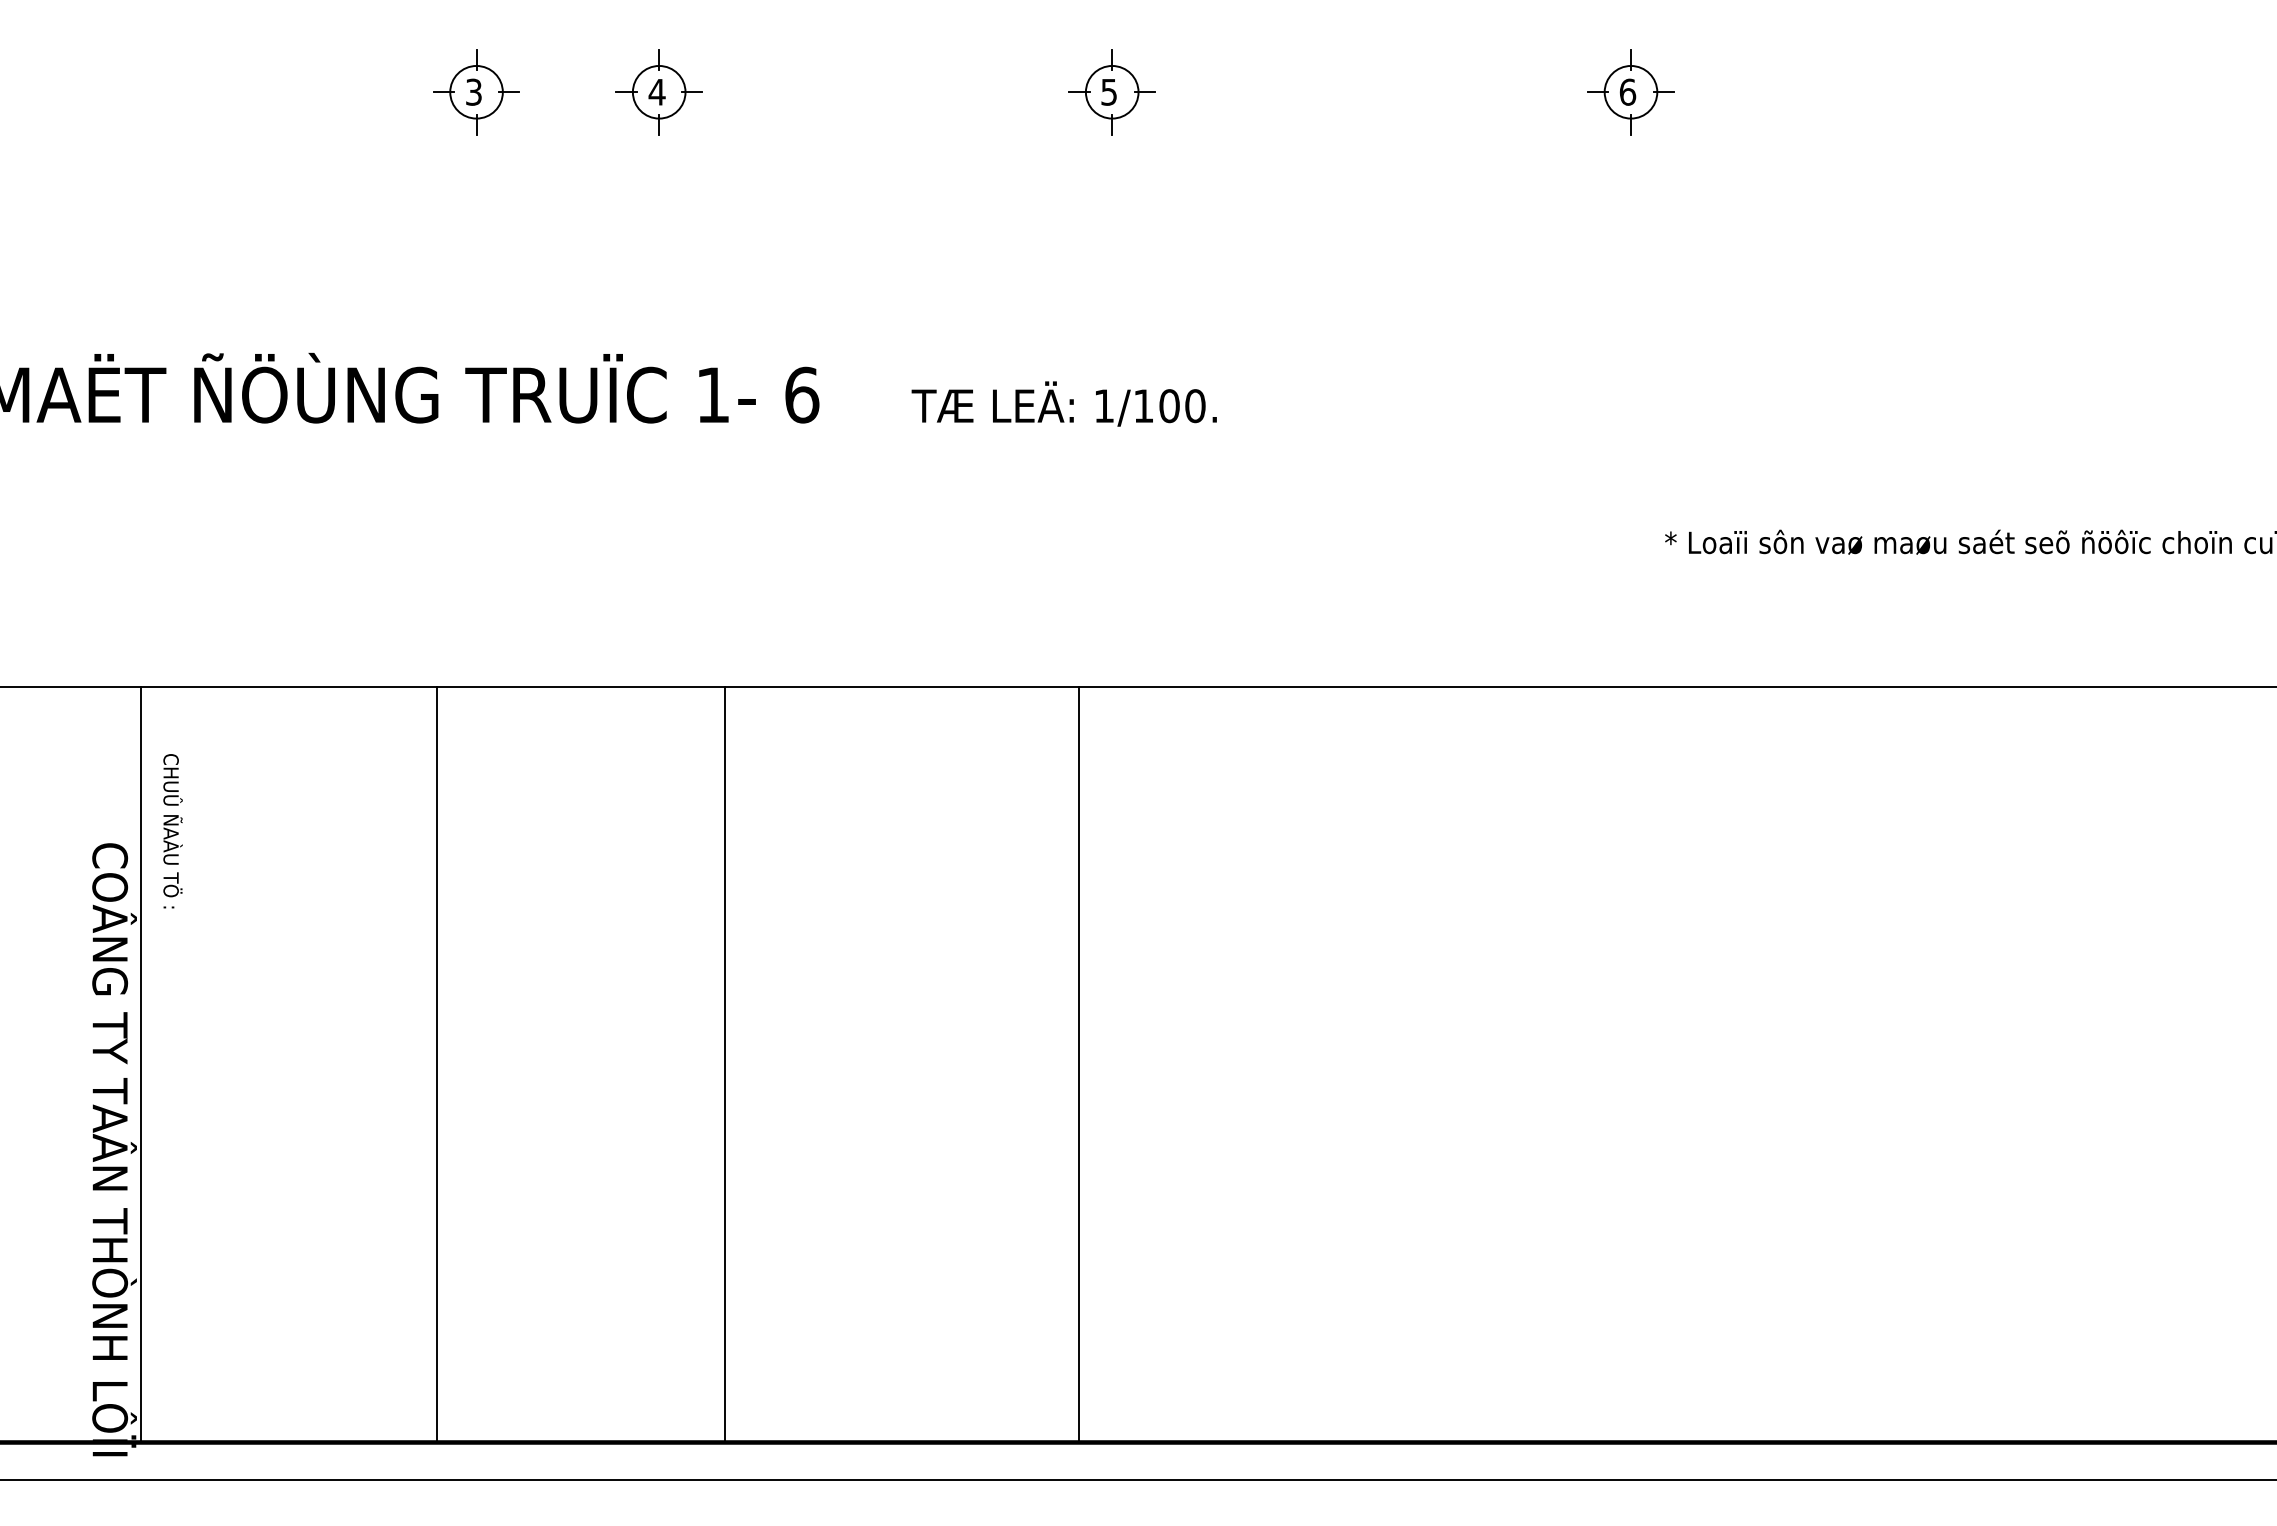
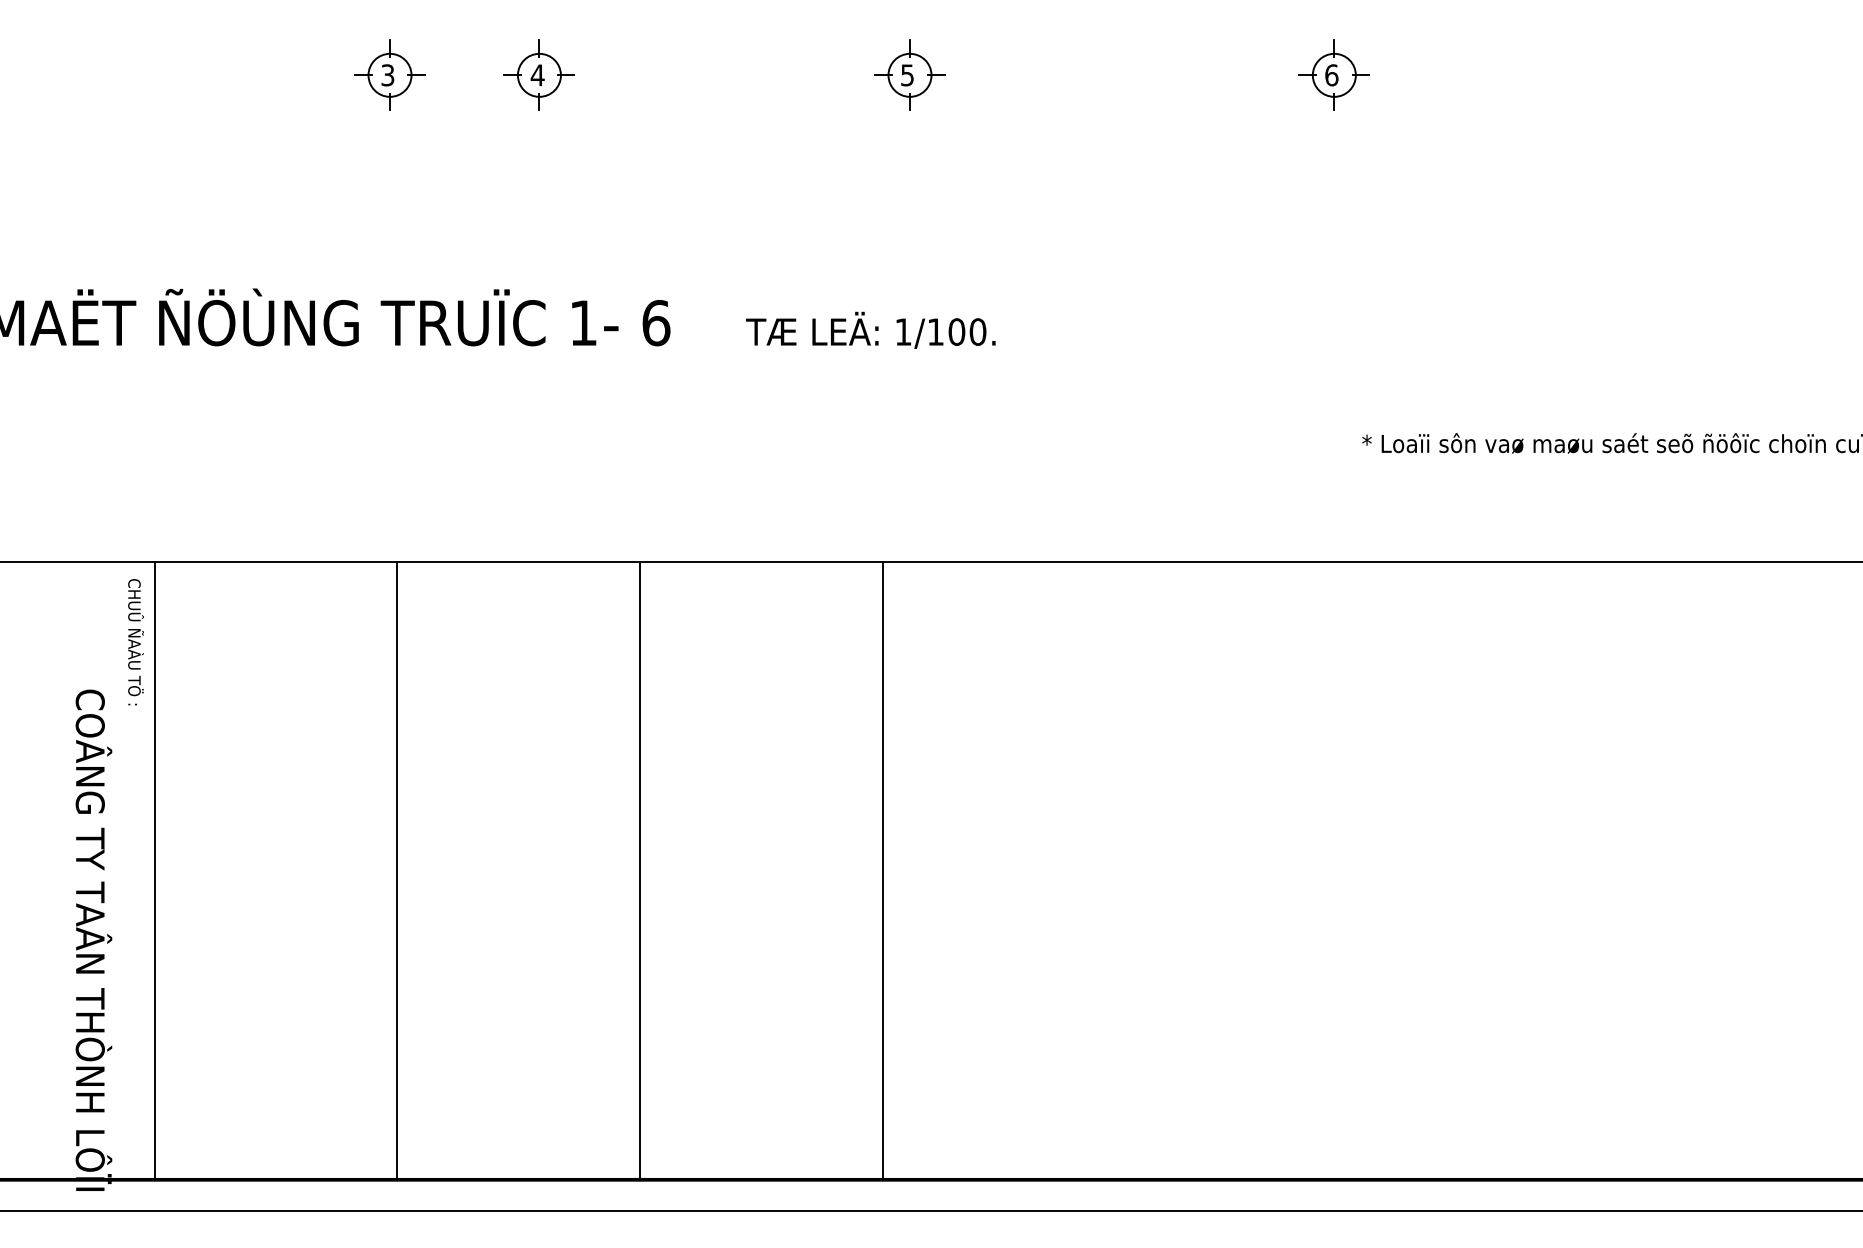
text: (172, 831) -> (135, 642), moved
line: (140, 1064) -> (154, 870), moved
line: (437, 1064) -> (397, 870), moved
line: (725, 1064) -> (640, 870), moved

